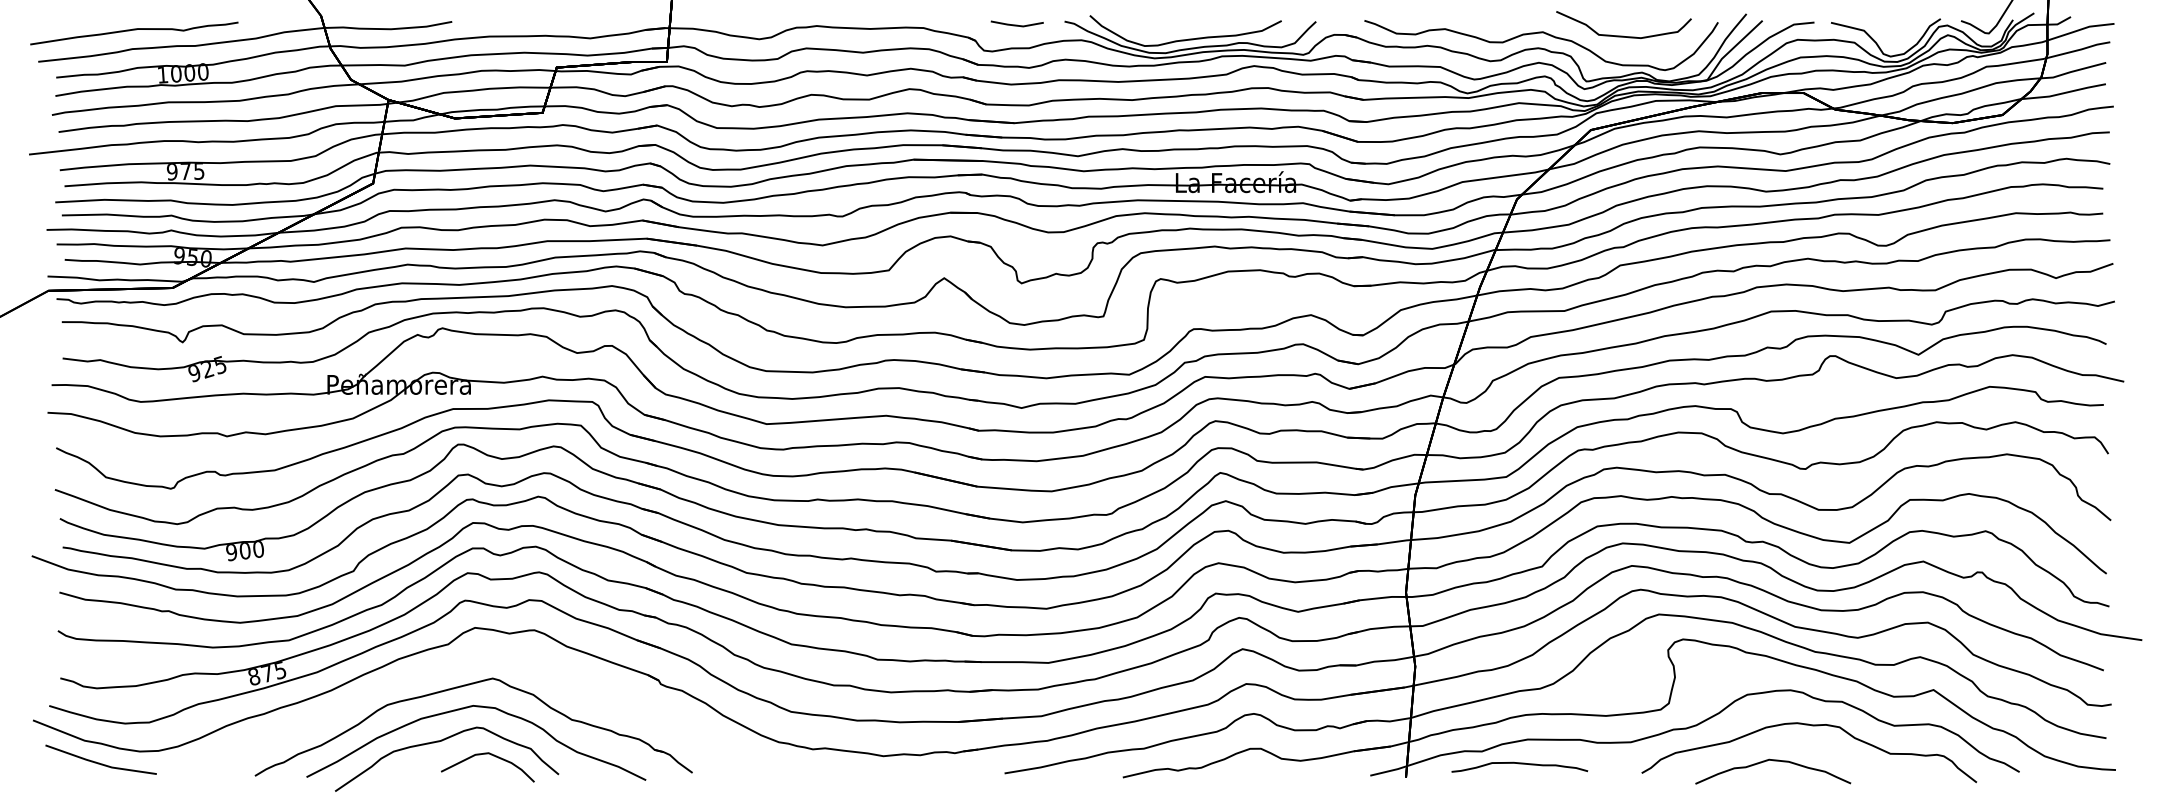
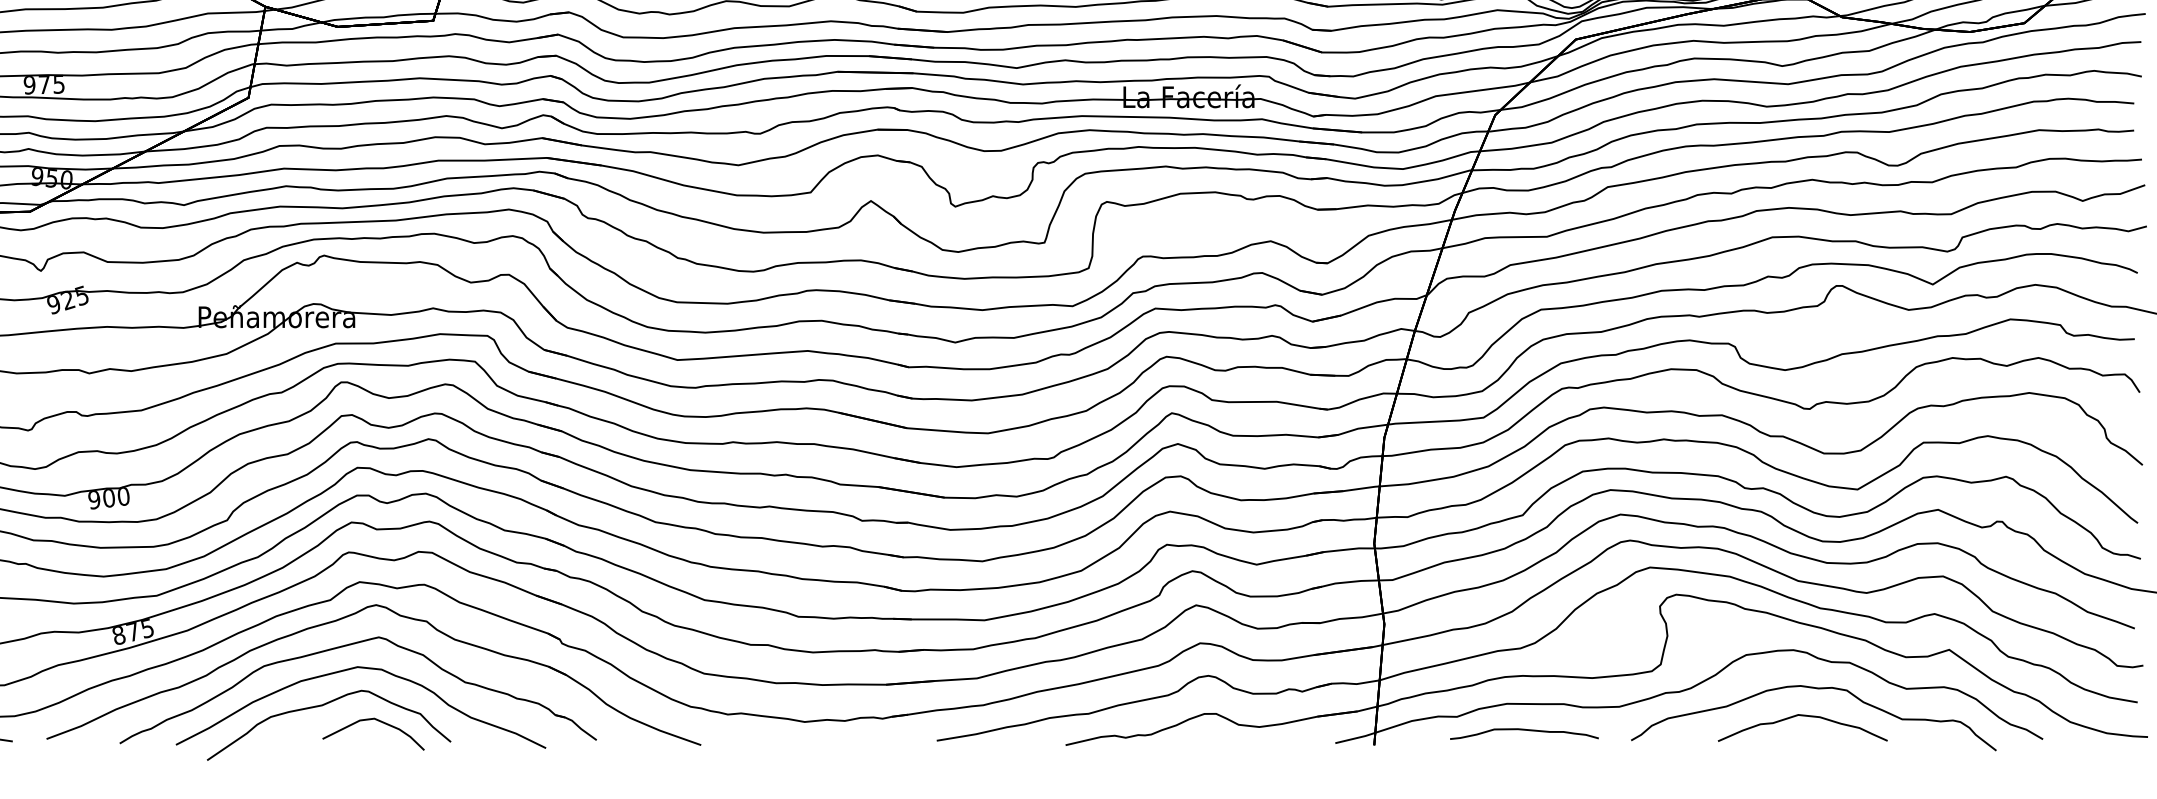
part: (469, 658) -> (353, 615), added
curve: (1773, 761) -> (1803, 716), moved
curve: (1519, 764) -> (1524, 731), moved

